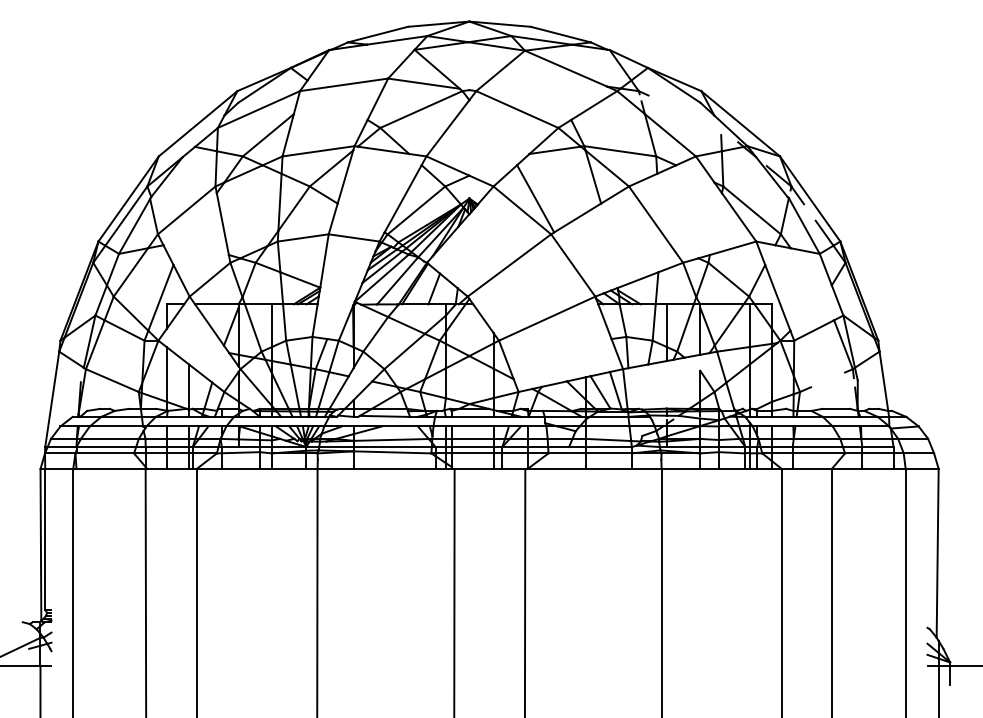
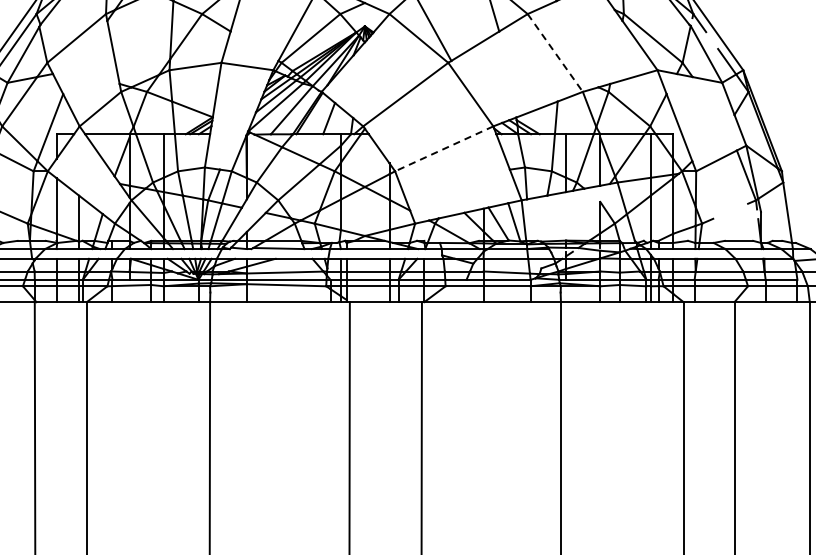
line: (656, 224) -> (555, 52), solid -> dashed
line: (547, 318) -> (444, 148), solid -> dashed

